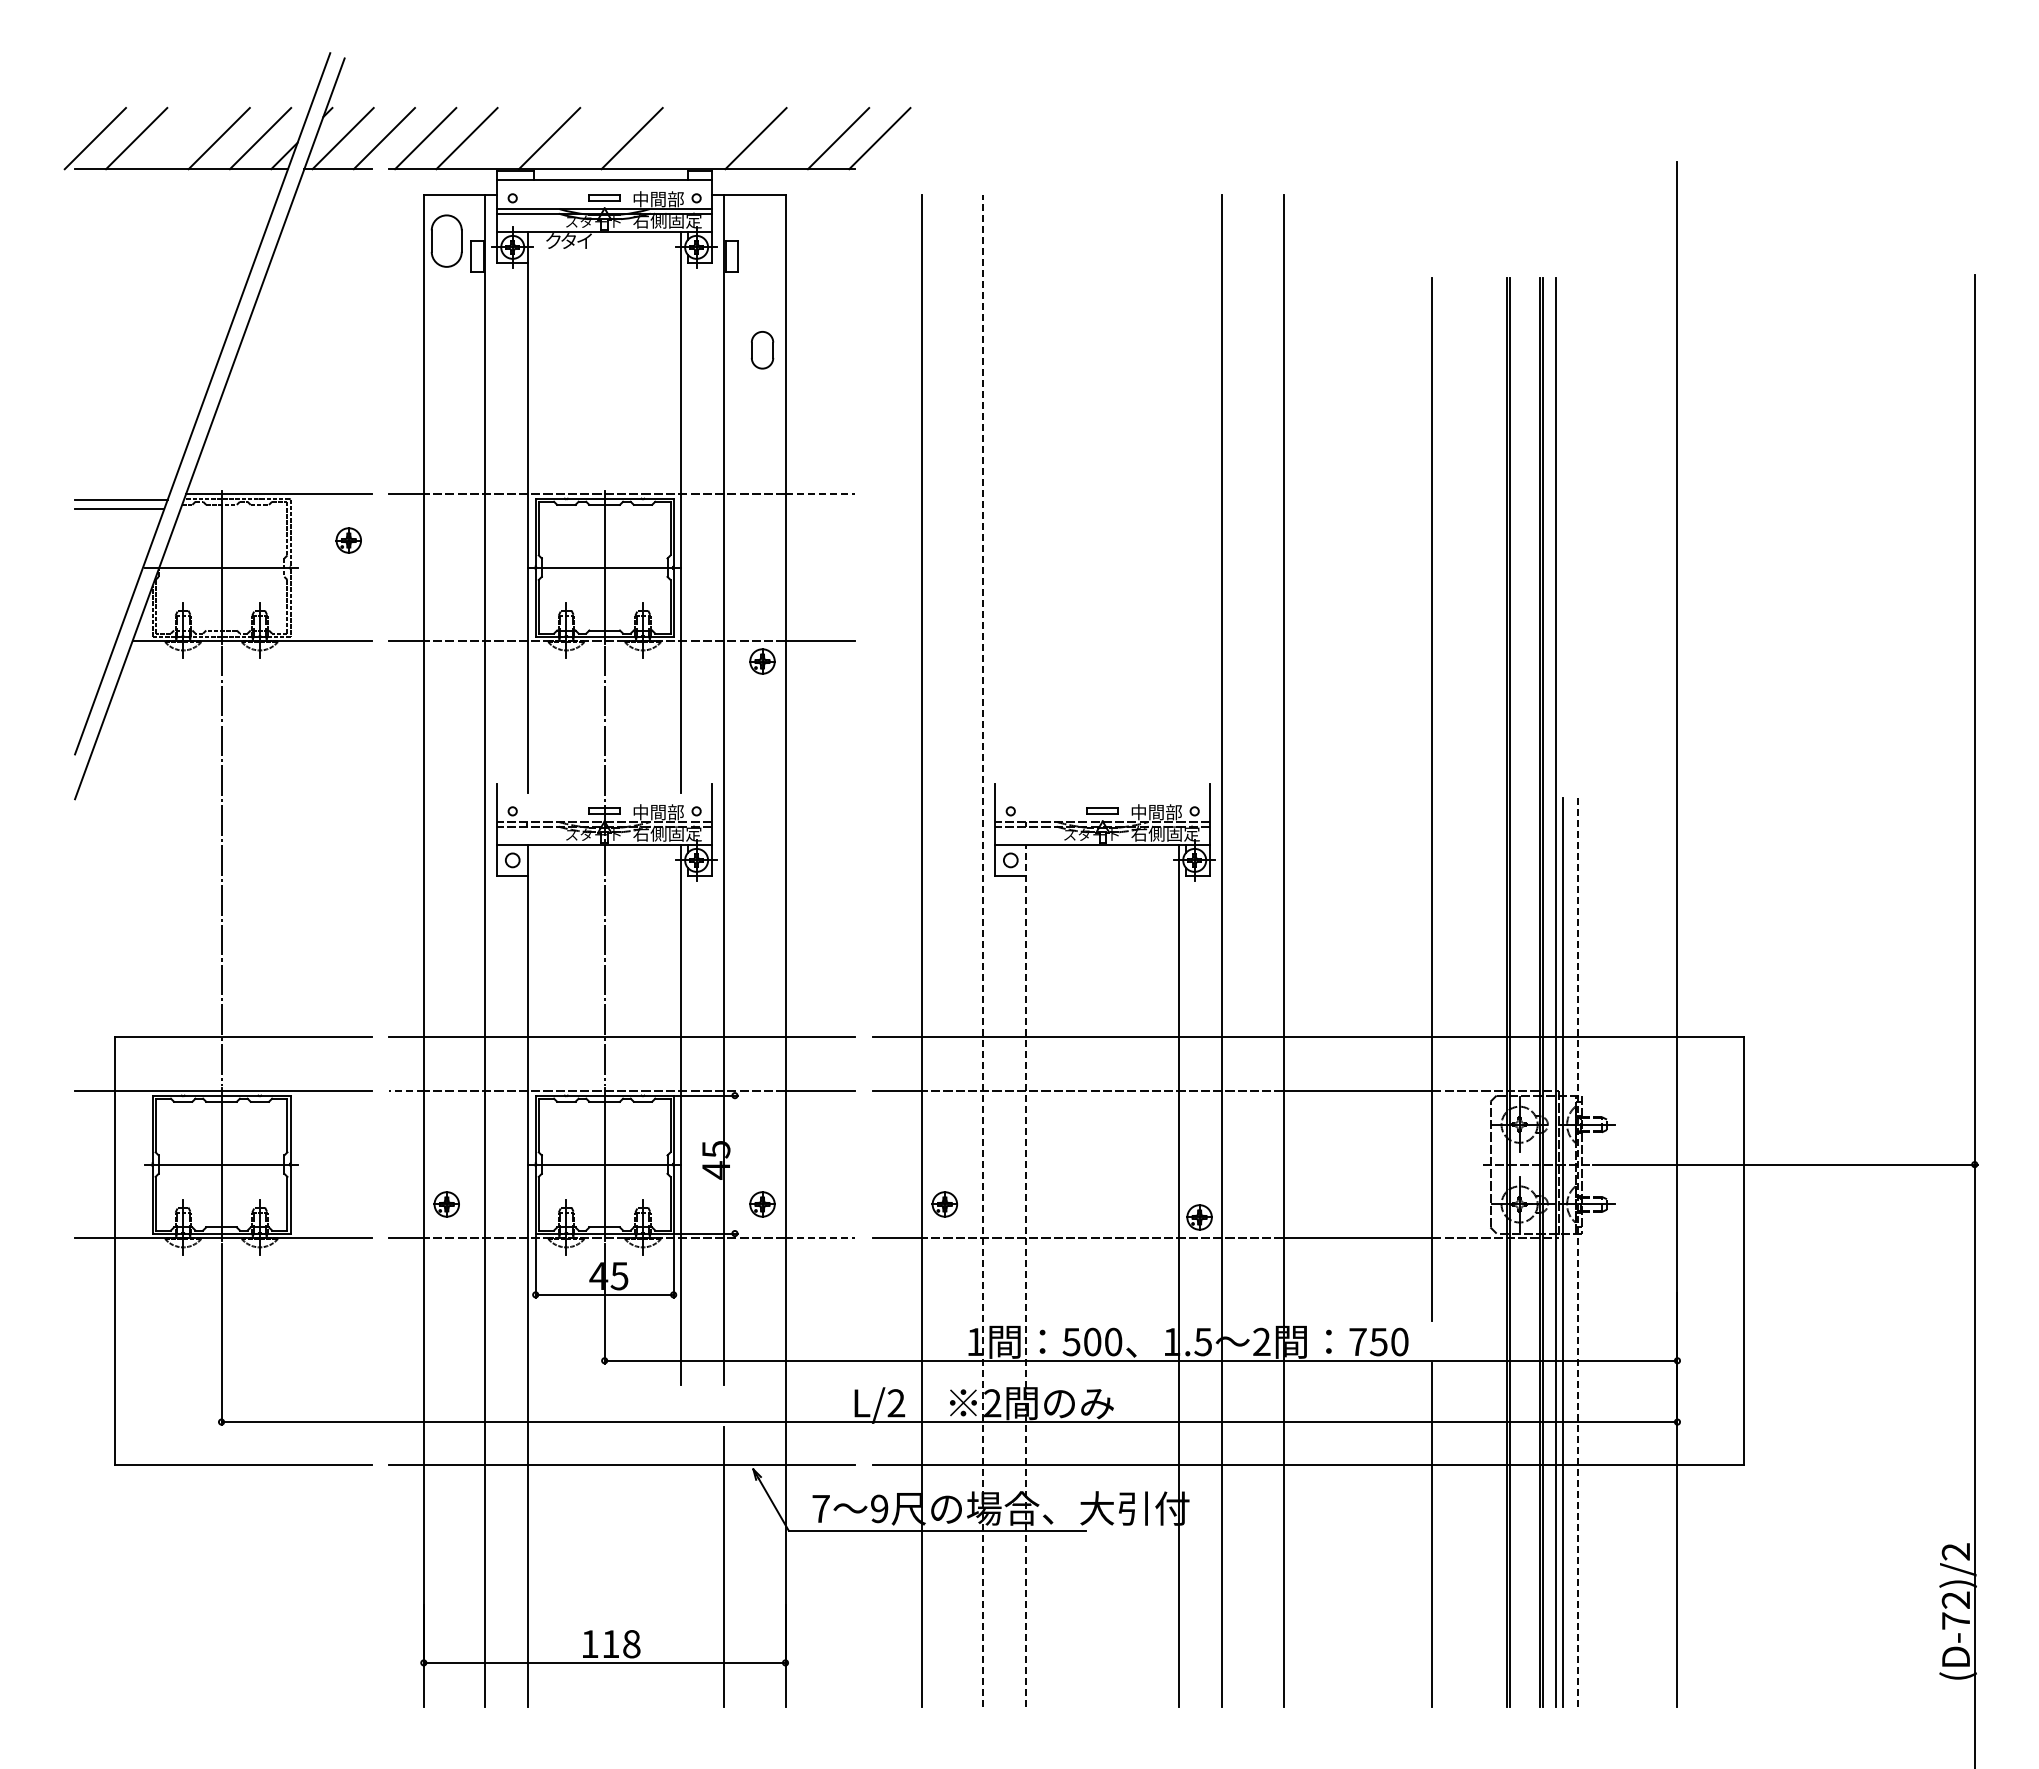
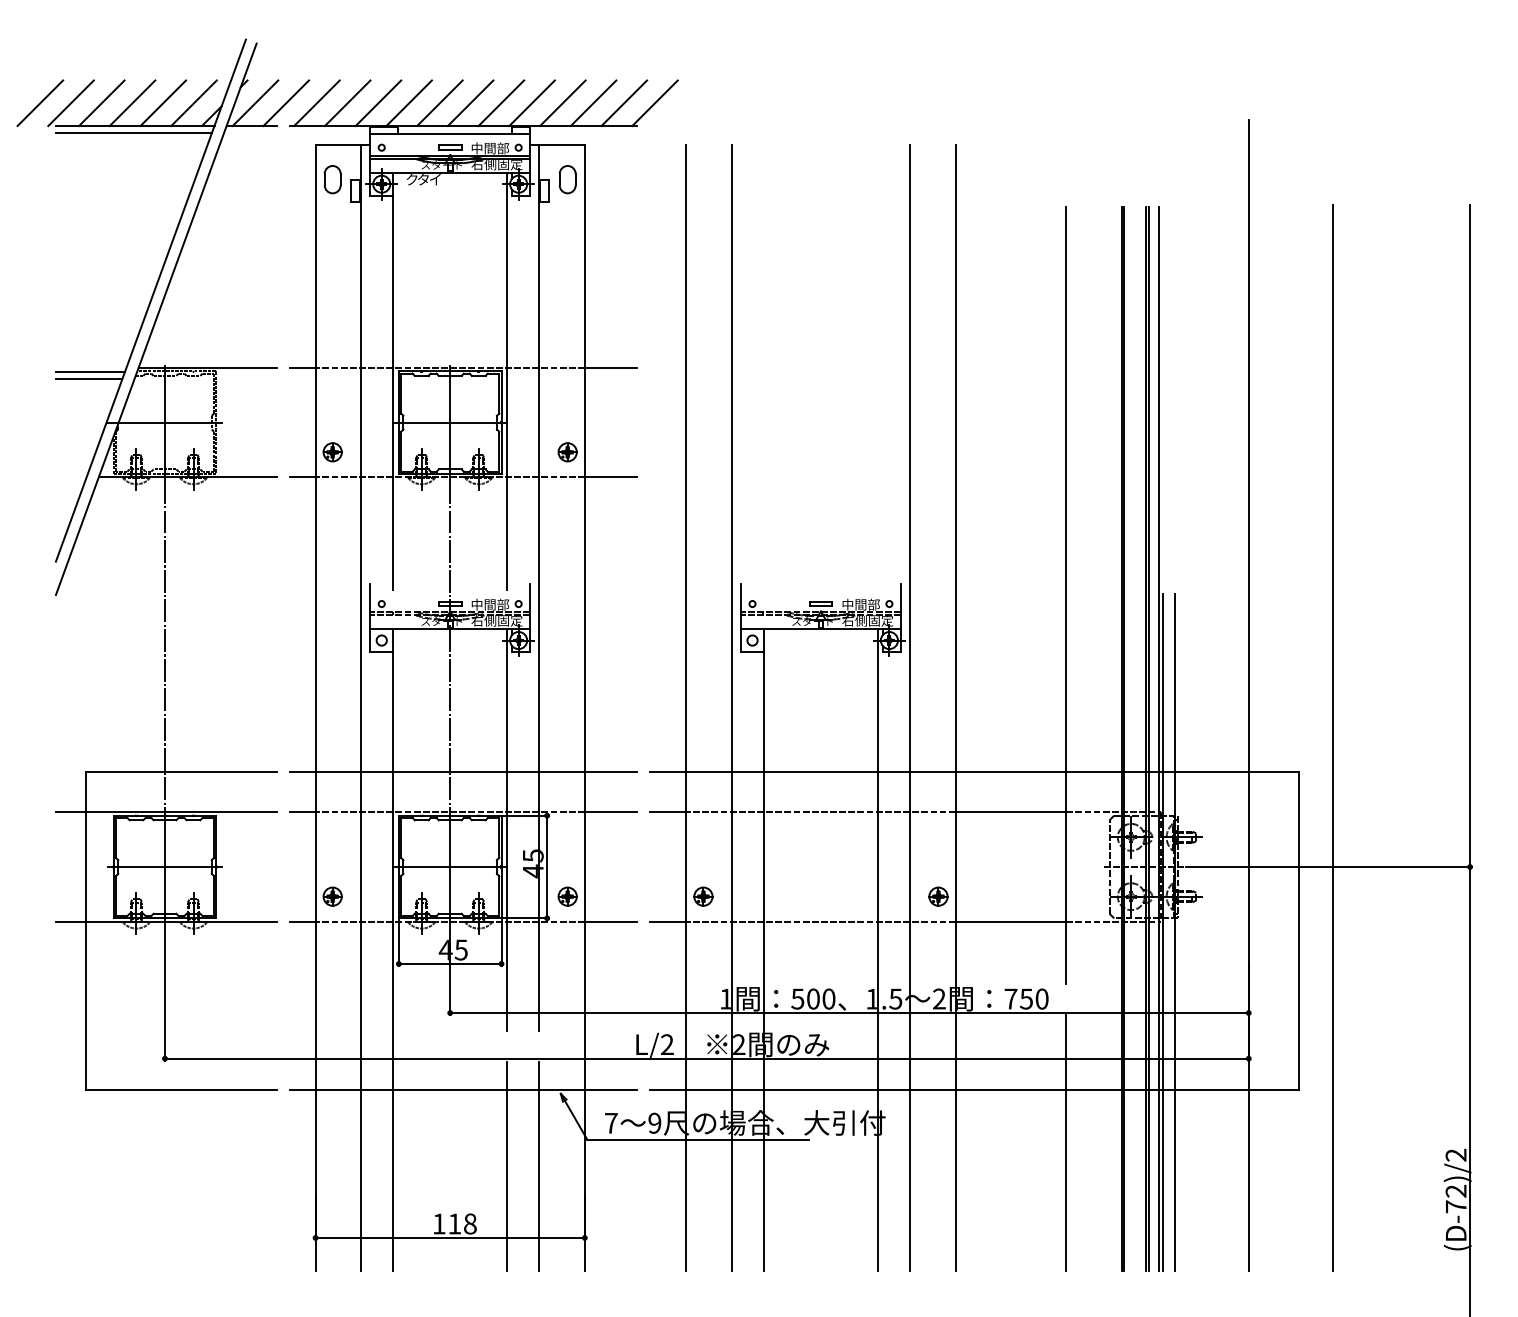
line: (53, 138) -> (39, 103), added
line: (177, 138) -> (132, 103), added
line: (507, 138) -> (377, 103), added
line: (590, 138) -> (439, 103), added
line: (673, 138) -> (501, 103), added
line: (714, 138) -> (531, 103), added
line: (796, 138) -> (592, 103), added
line: (179, 178) -> (133, 132), added
part: (446, 241) -> (332, 179), size x0.71
part: (762, 350) -> (567, 179), moved
line: (820, 494) -> (610, 368), dashed -> solid
part: (348, 540) -> (332, 452), moved
part: (762, 661) -> (567, 452), moved
line: (983, 951) -> (732, 708), dashed -> solid
line: (1790, 990) -> (1332, 737), added
line: (406, 1091) -> (302, 812), dashed -> solid
line: (734, 1164) -> (546, 866), added
part: (1199, 1217) -> (938, 896), moved
line: (820, 1238) -> (610, 922), dashed -> solid
line: (1577, 1252) -> (1174, 932), dashed -> solid
line: (1026, 1276) -> (764, 950), dashed -> solid
line: (681, 1566) -> (507, 1166), added

